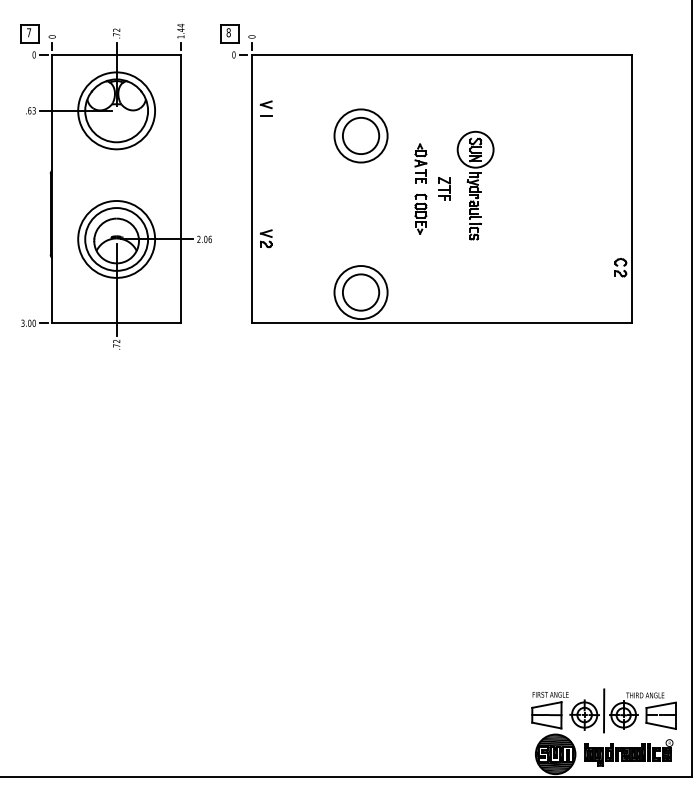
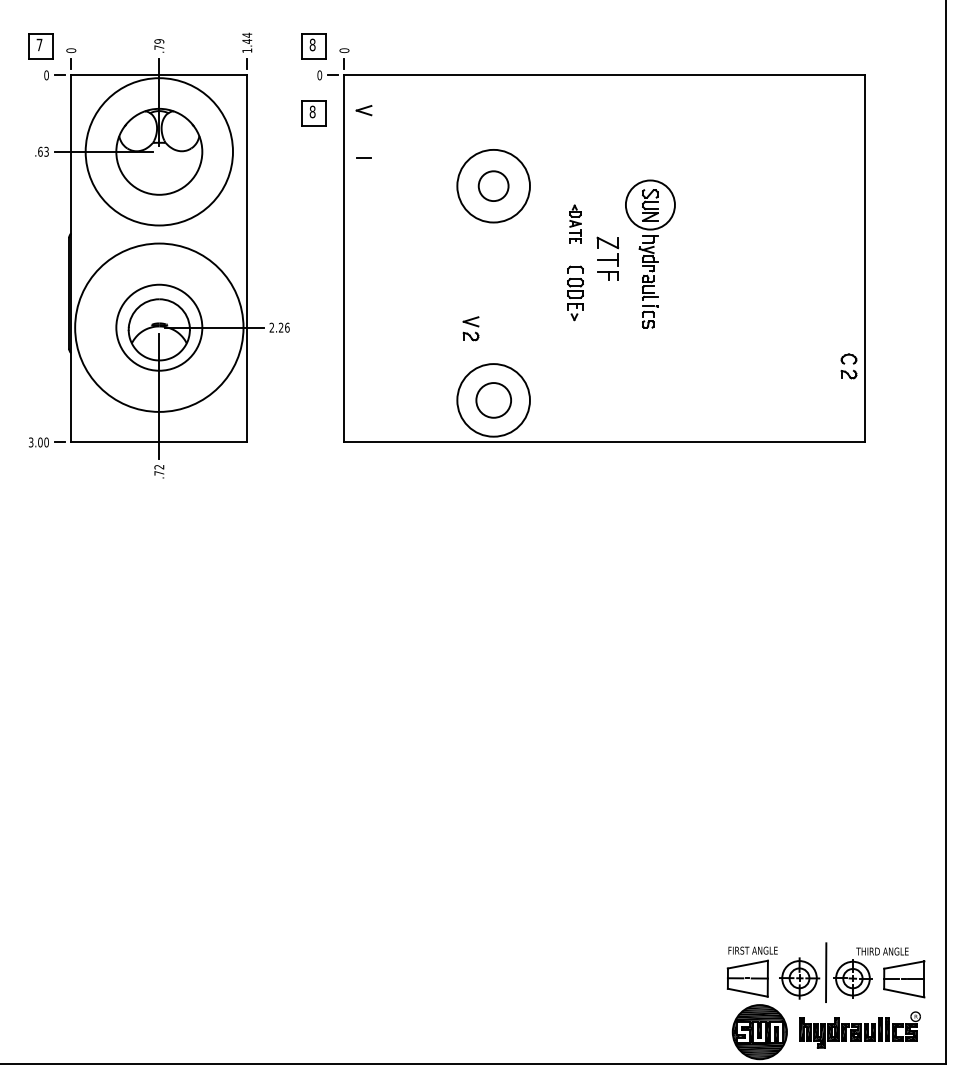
text: (116, 30) -> (159, 41), .72 -> .79
part: (229, 82) -> (313, 113), added
part: (265, 104) -> (363, 110), moved
circle: (116, 110) -> (158, 151), size x1.4
circle: (360, 136) -> (493, 186), size x0.6
part: (420, 163) -> (575, 223), size x0.7
part: (444, 188) -> (607, 258), size x1.4
part: (265, 238) -> (470, 328), moved
circle: (116, 239) -> (158, 327), size x1.6
text: (205, 239) -> (280, 327), 2.06 -> 2.26
circle: (360, 292) -> (493, 400), size x0.7

